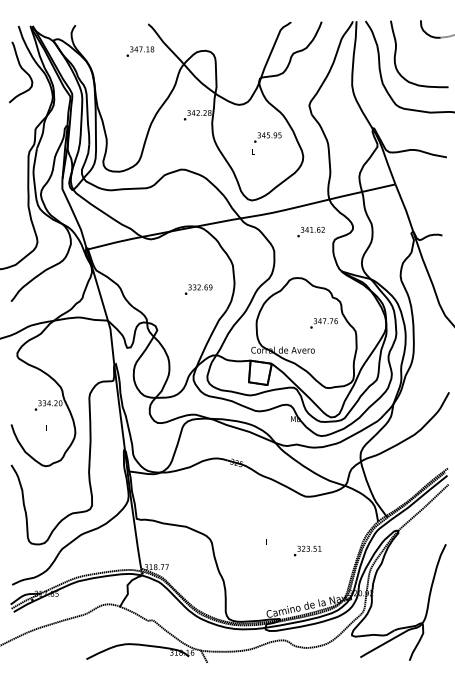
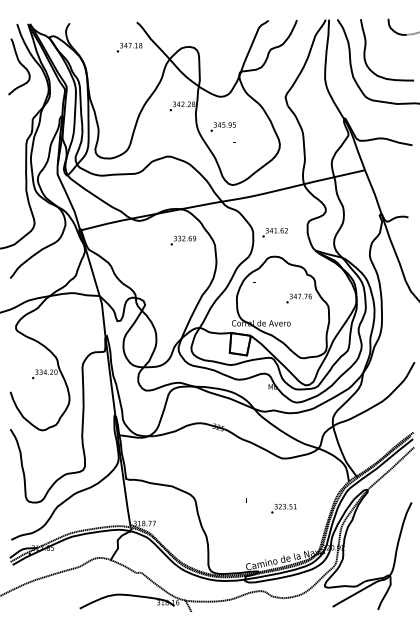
text: (267, 137) -> (222, 126), moved
text: (310, 231) -> (274, 232), moved
text: (198, 289) -> (183, 240), moved

